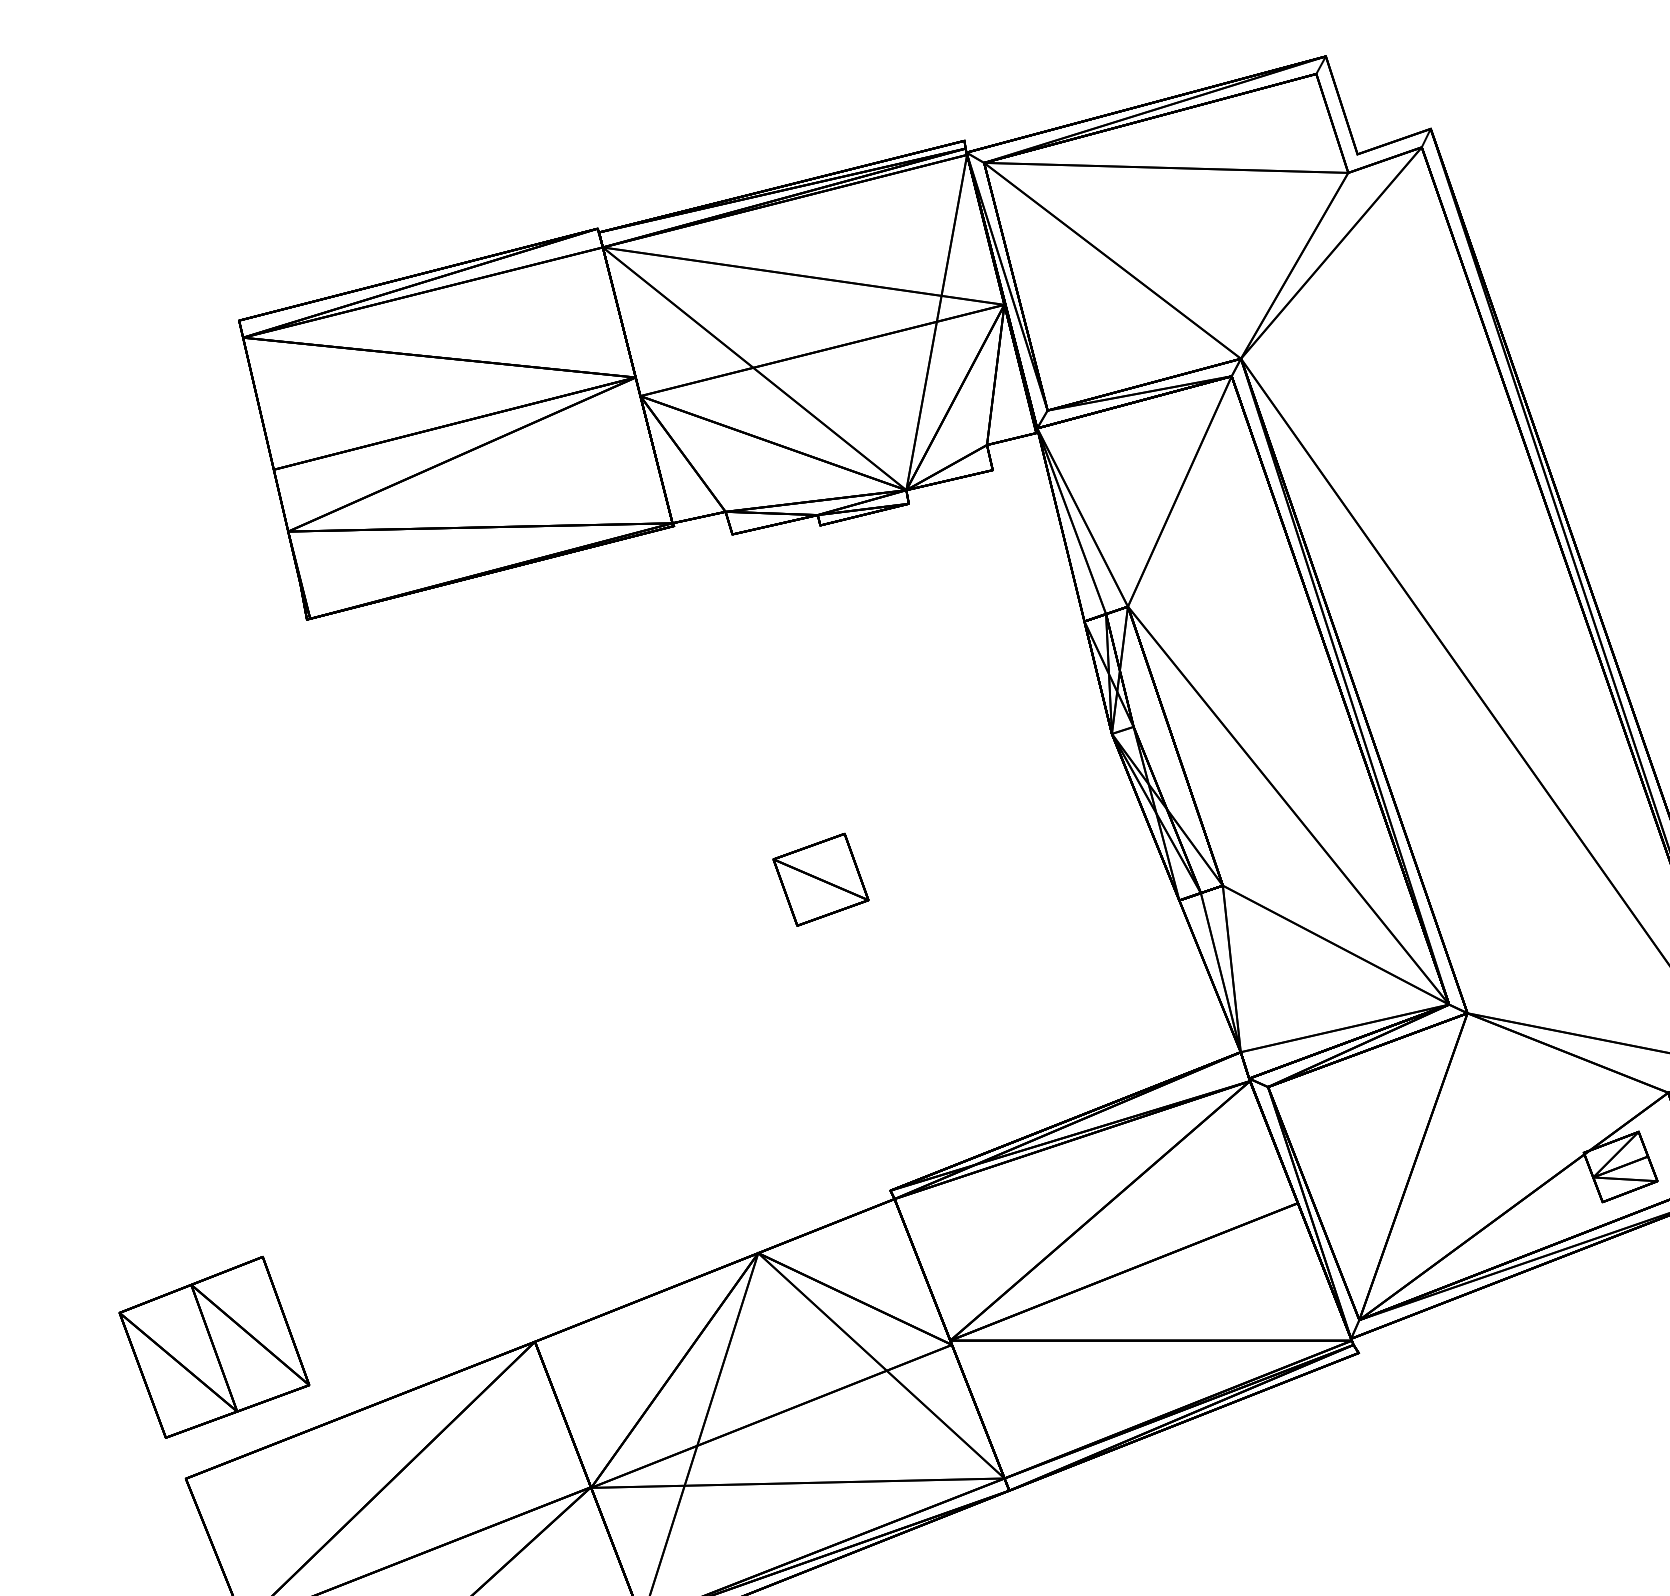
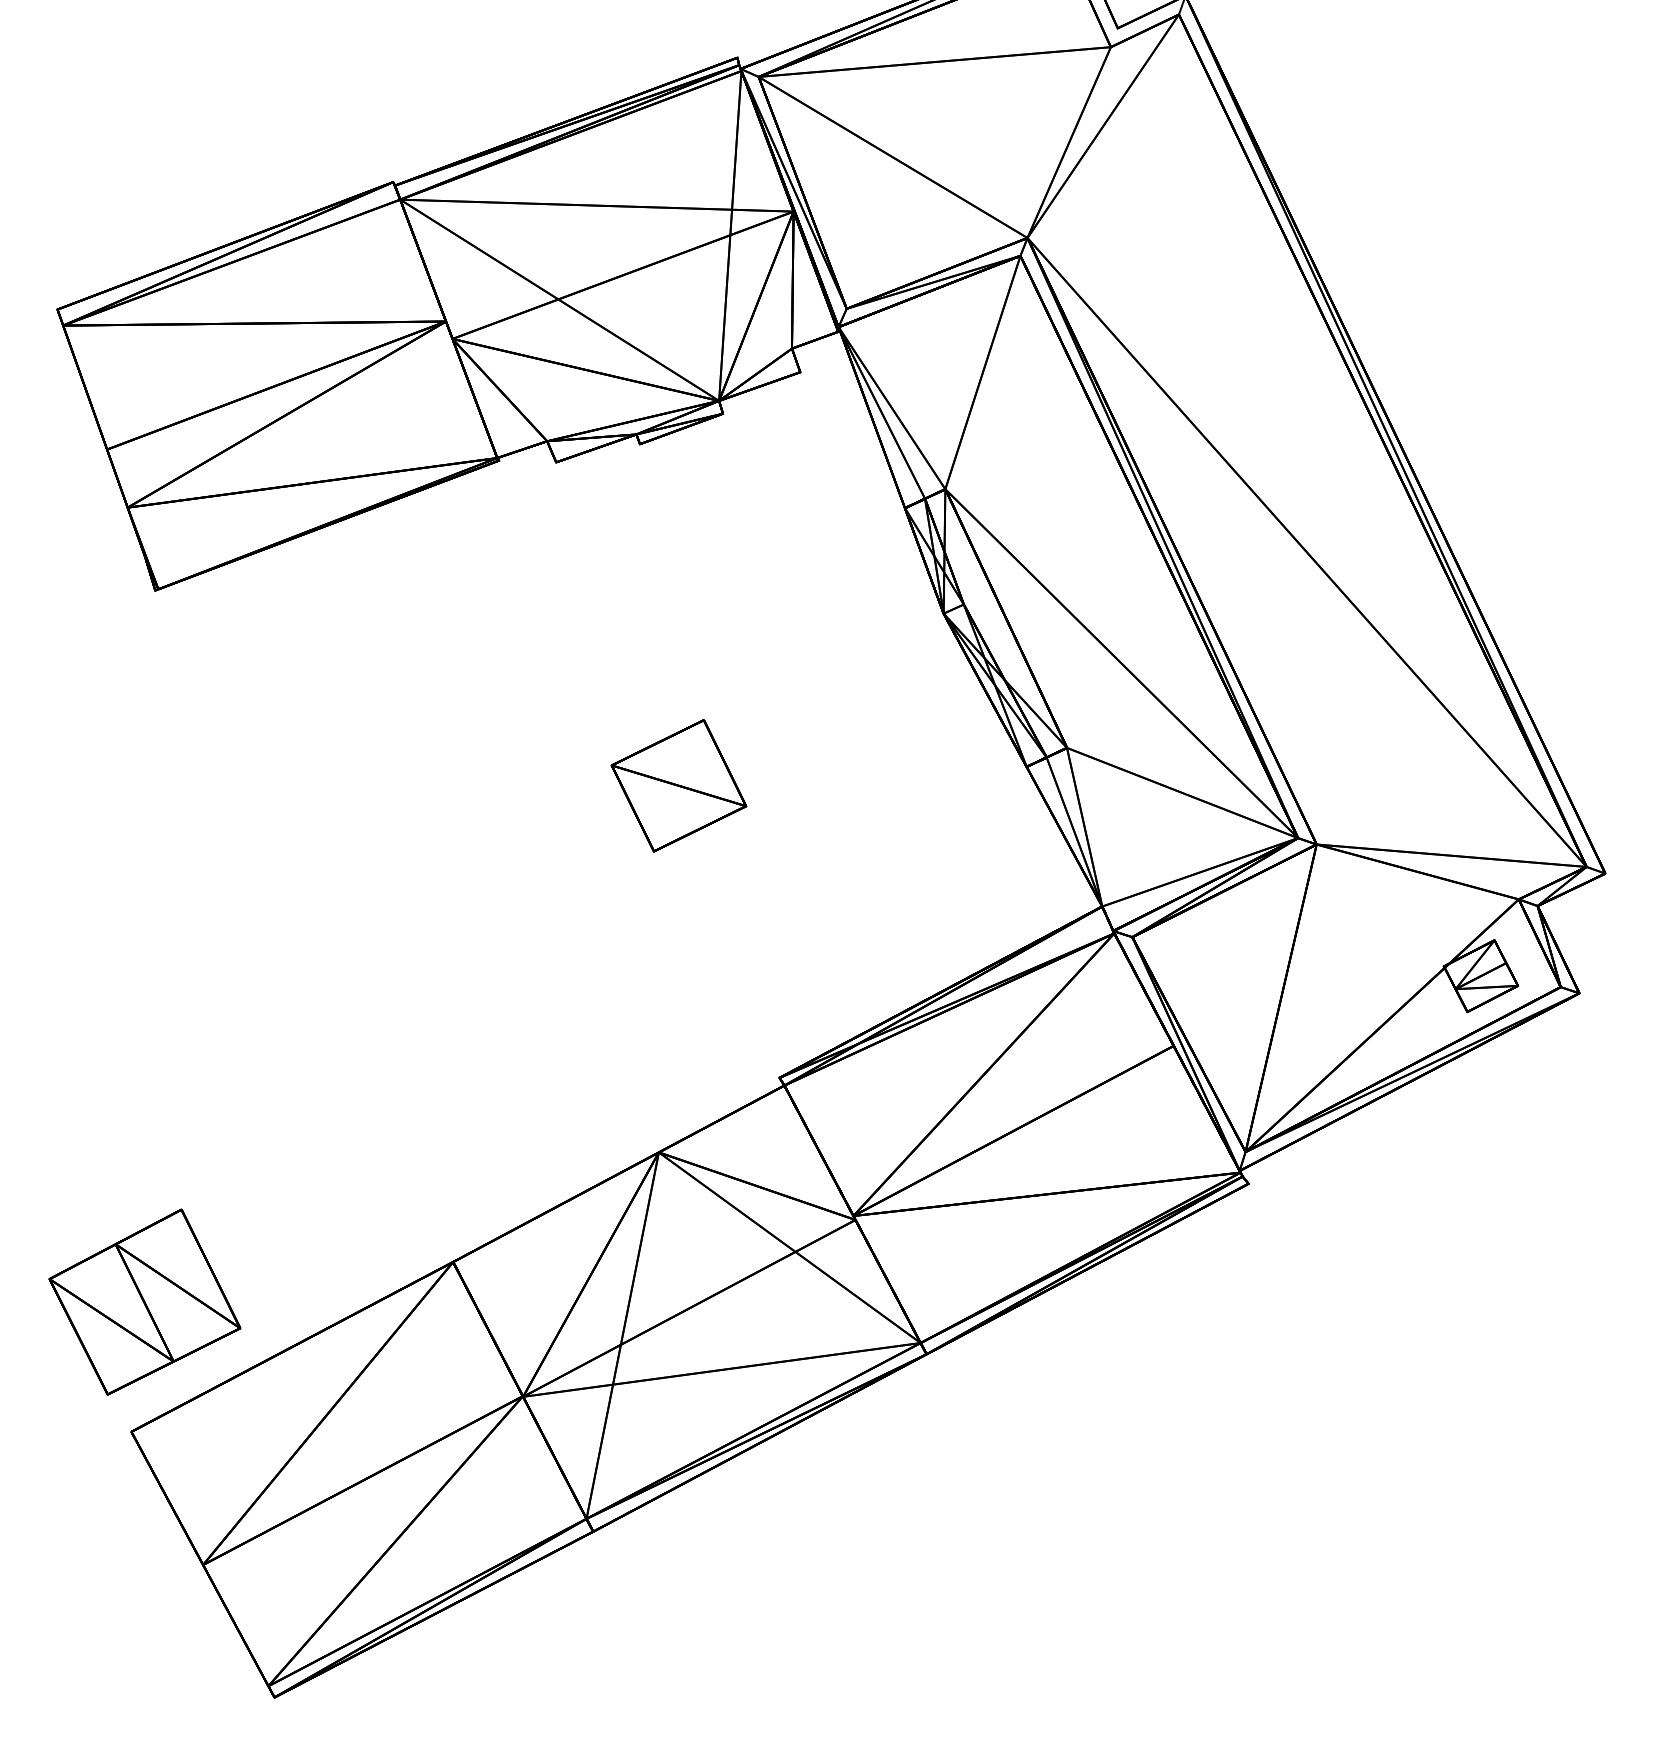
part: (820, 879) -> (678, 785), size x1.4

